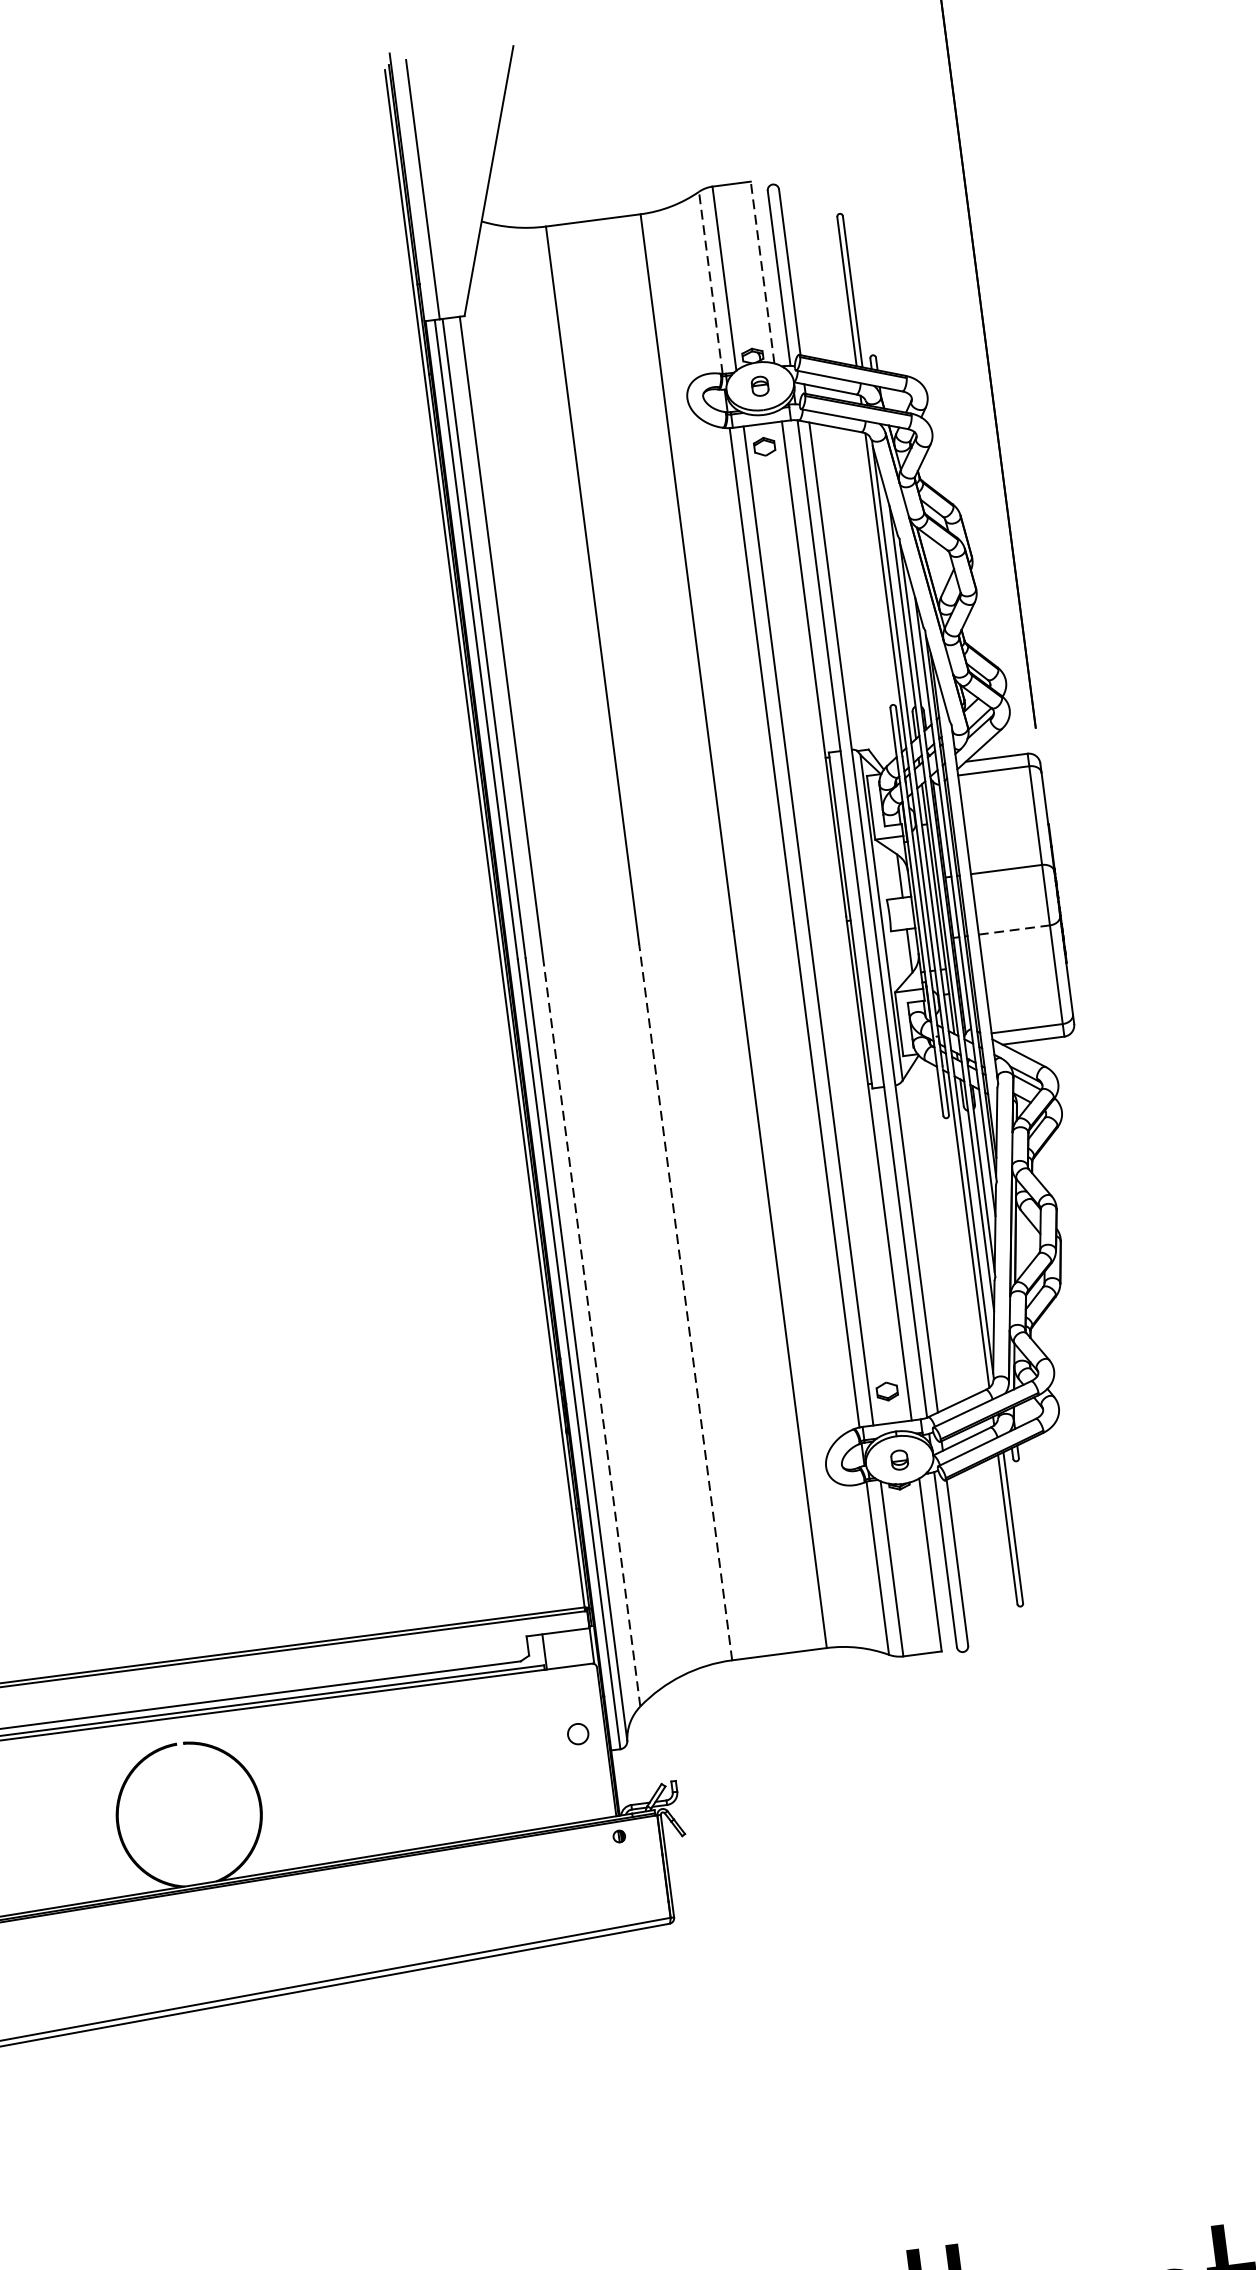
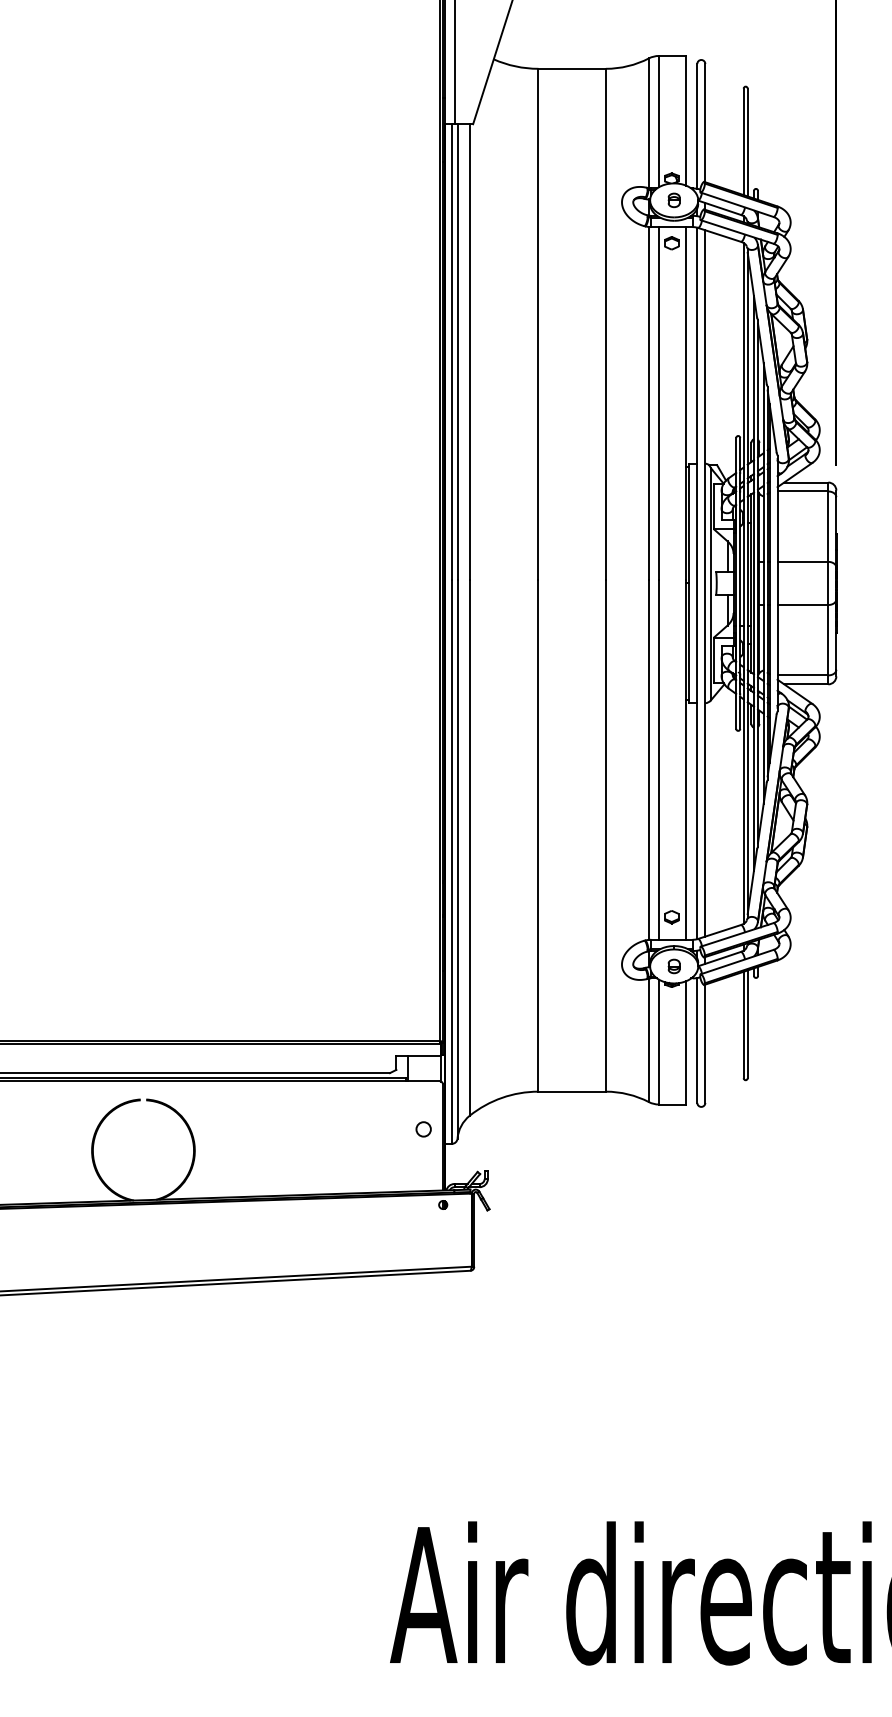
line: (762, 272) -> (686, 120), dashed -> solid
line: (710, 283) -> (648, 123), dashed -> solid
line: (1015, 930) -> (803, 605), dashed -> solid
line: (685, 1301) -> (538, 835), dashed -> solid
line: (591, 1330) -> (469, 847), dashed -> solid

